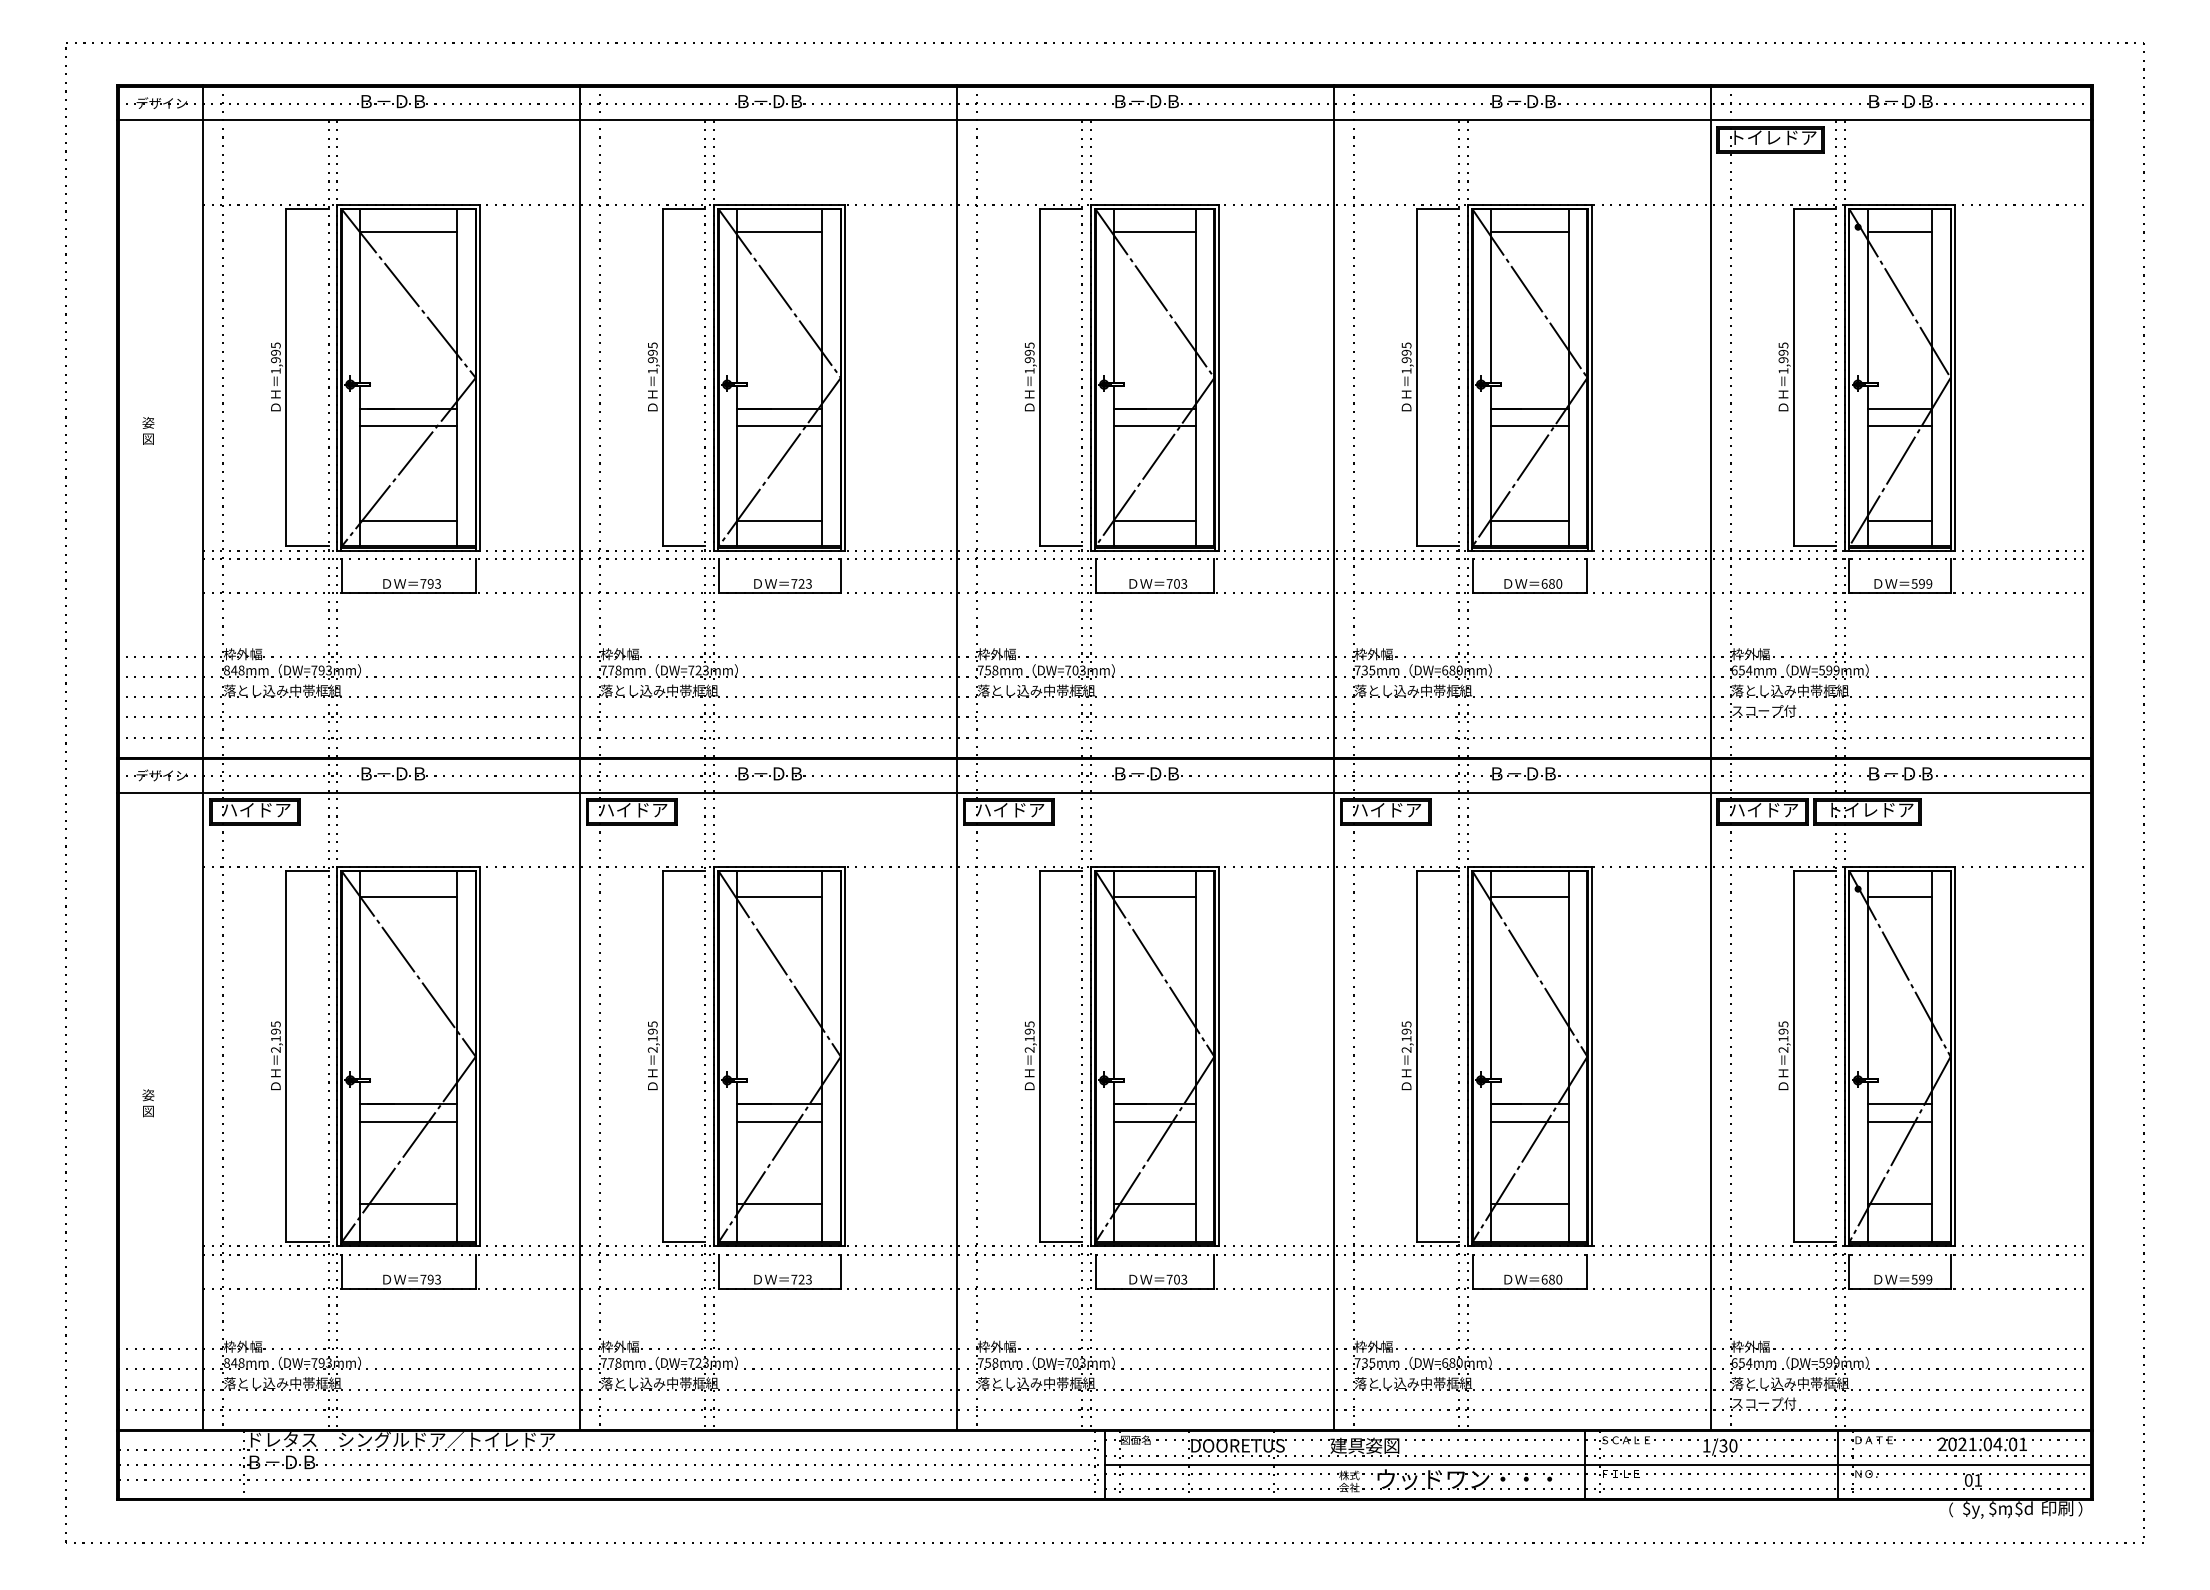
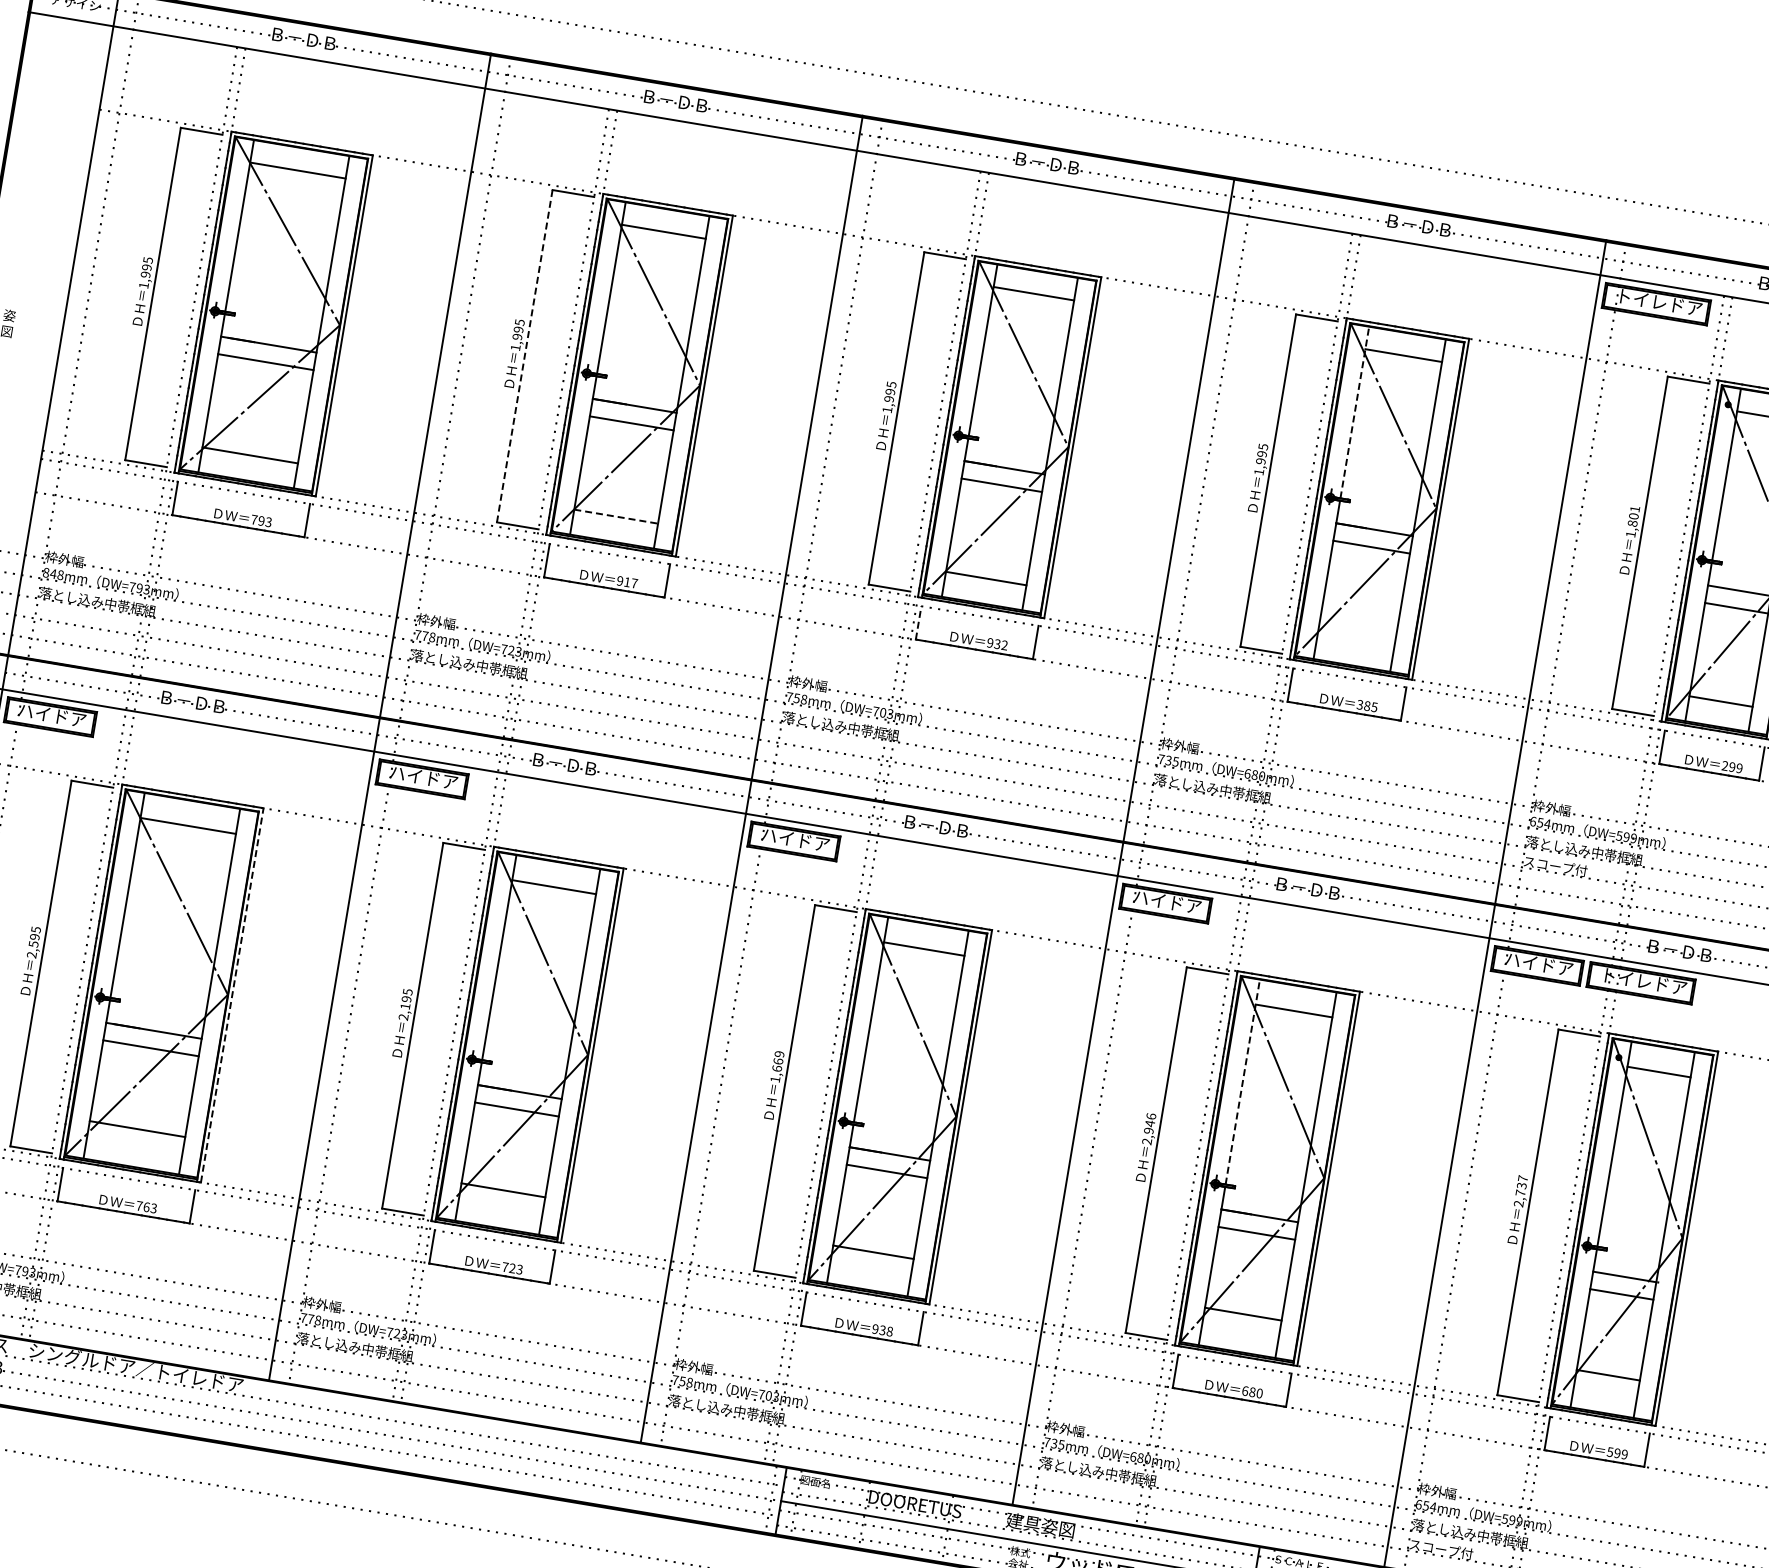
line: (1491, 295) -> (1355, 411), solid -> dashed
text: (1783, 352) -> (1633, 516), 1,995 -> 1,801
line: (663, 378) -> (524, 356), solid -> dashed
line: (780, 521) -> (616, 517), solid -> dashed
line: (1529, 521) -> (1355, 640), removed
line: (1095, 575) -> (918, 622), solid -> dashed
text: (801, 583) -> (627, 581), 723 -> 917
text: (1176, 583) -> (997, 643), 703 -> 932
text: (1551, 583) -> (1366, 705), 680 -> 385
text: (1914, 583) -> (1724, 765), 599 -> 299
line: (1491, 975) -> (1243, 1082), solid -> dashed
text: (1406, 1031) -> (1150, 1123), 2,195 -> 2,946
text: (1783, 1031) -> (1521, 1185), 2,195 -> 2,737
text: (1029, 1036) -> (777, 1066), 2,195 -> 1,669
text: (275, 1038) -> (33, 943), 2,195 -> 2,595
line: (480, 1056) -> (232, 995), solid -> dashed
text: (430, 1279) -> (146, 1207), 793 -> 763
text: (1176, 1279) -> (882, 1330), 703 -> 938

